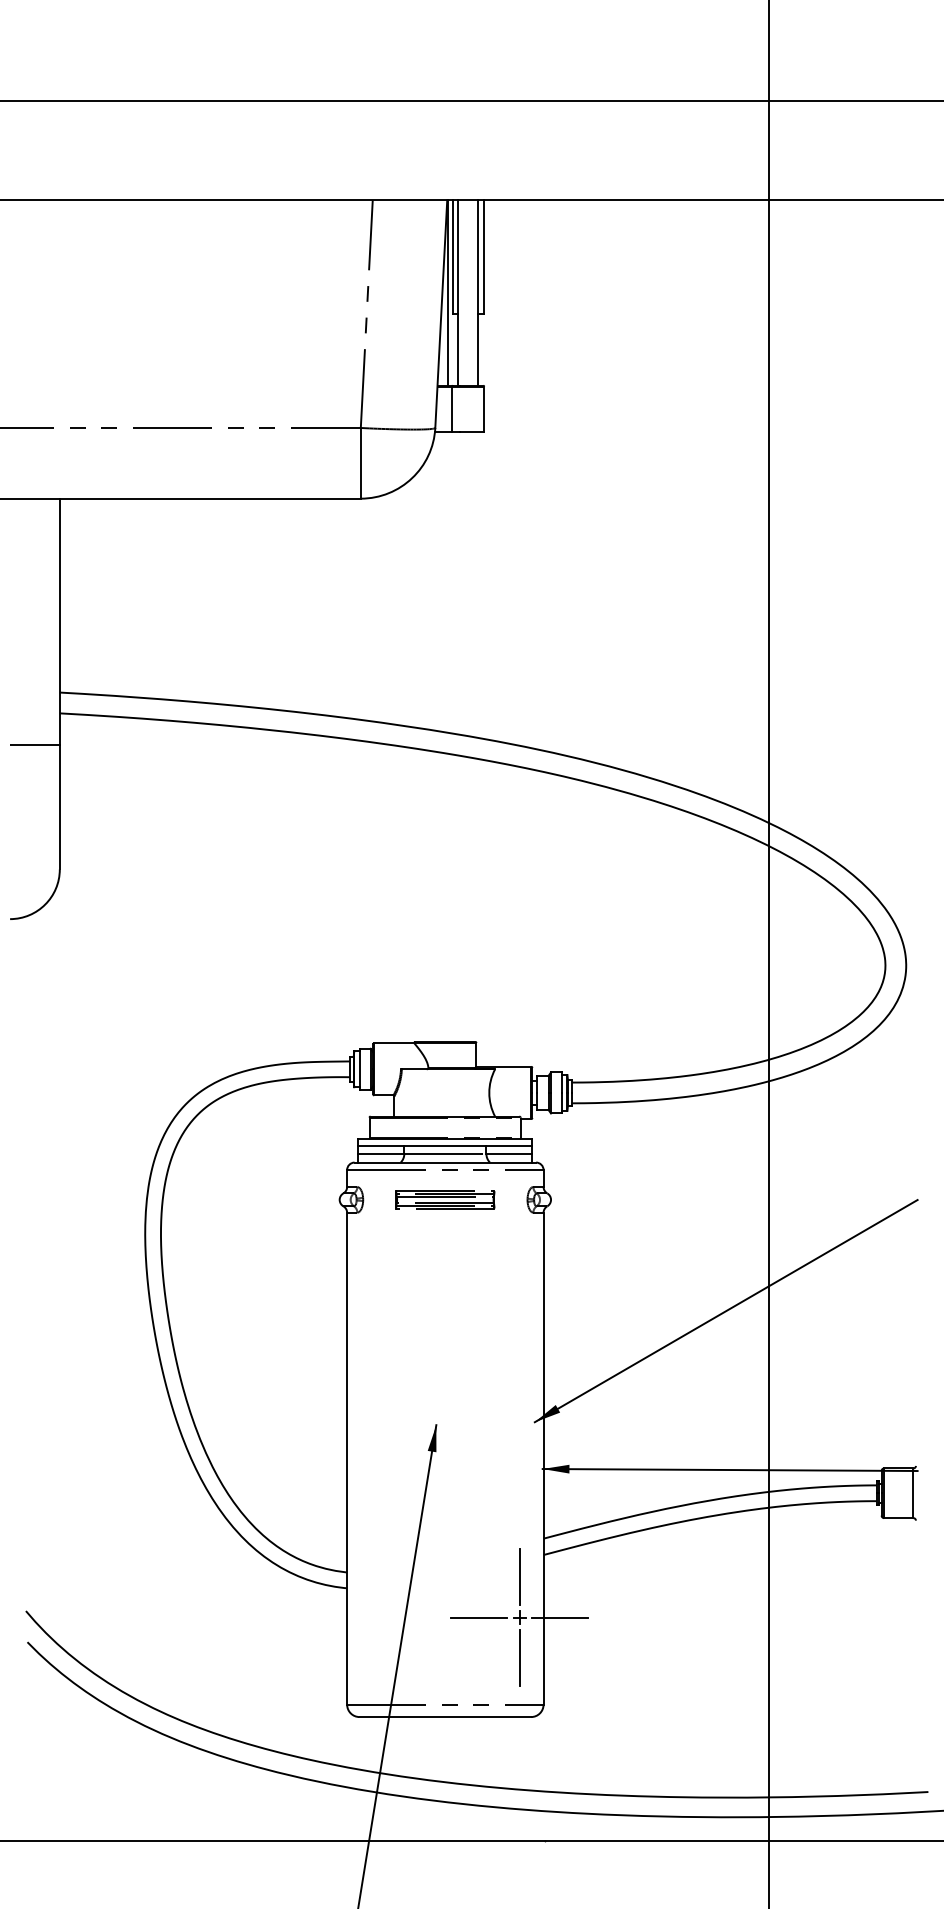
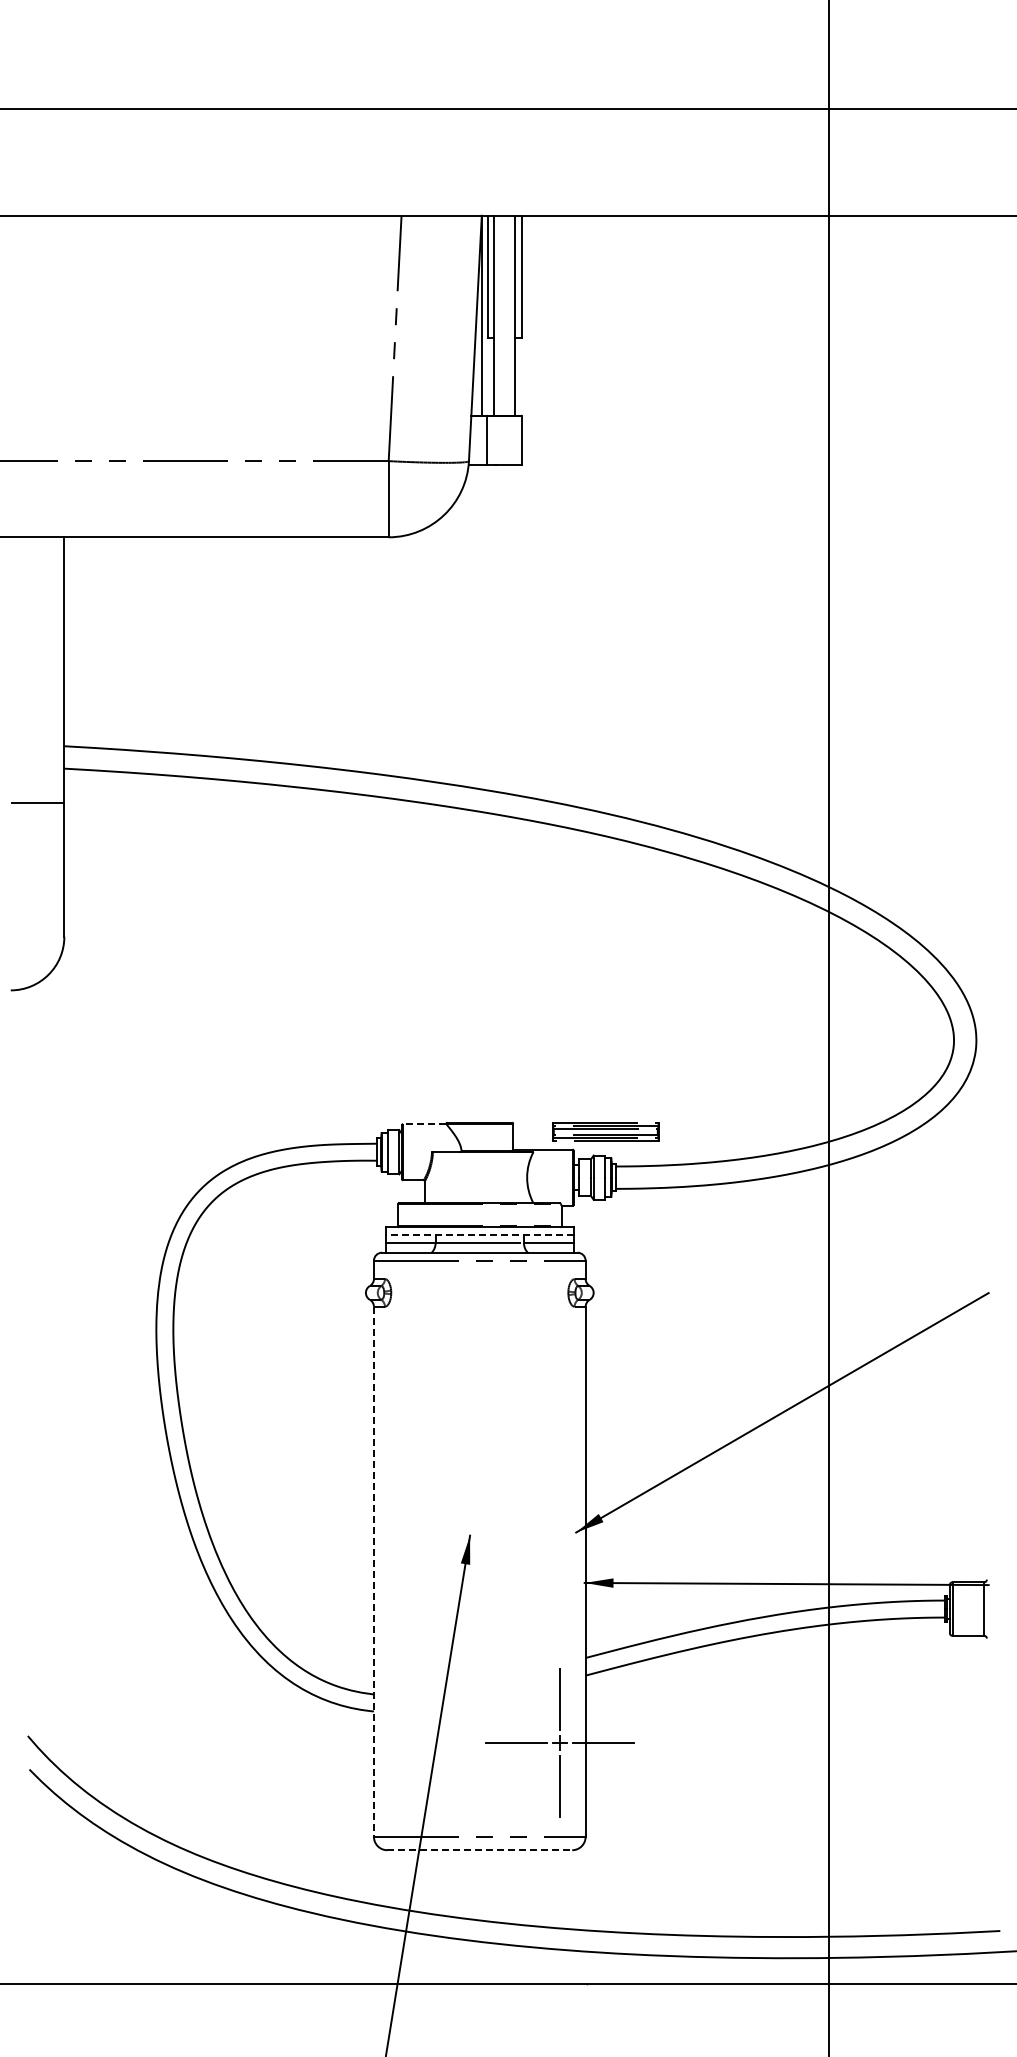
line: (394, 1043) -> (424, 1124), solid -> dashed
line: (445, 1146) -> (479, 1235), solid -> dashed
part: (445, 1199) -> (605, 1131), moved
line: (346, 1459) -> (373, 1572), solid -> dashed
line: (446, 1717) -> (480, 1850), solid -> dashed

